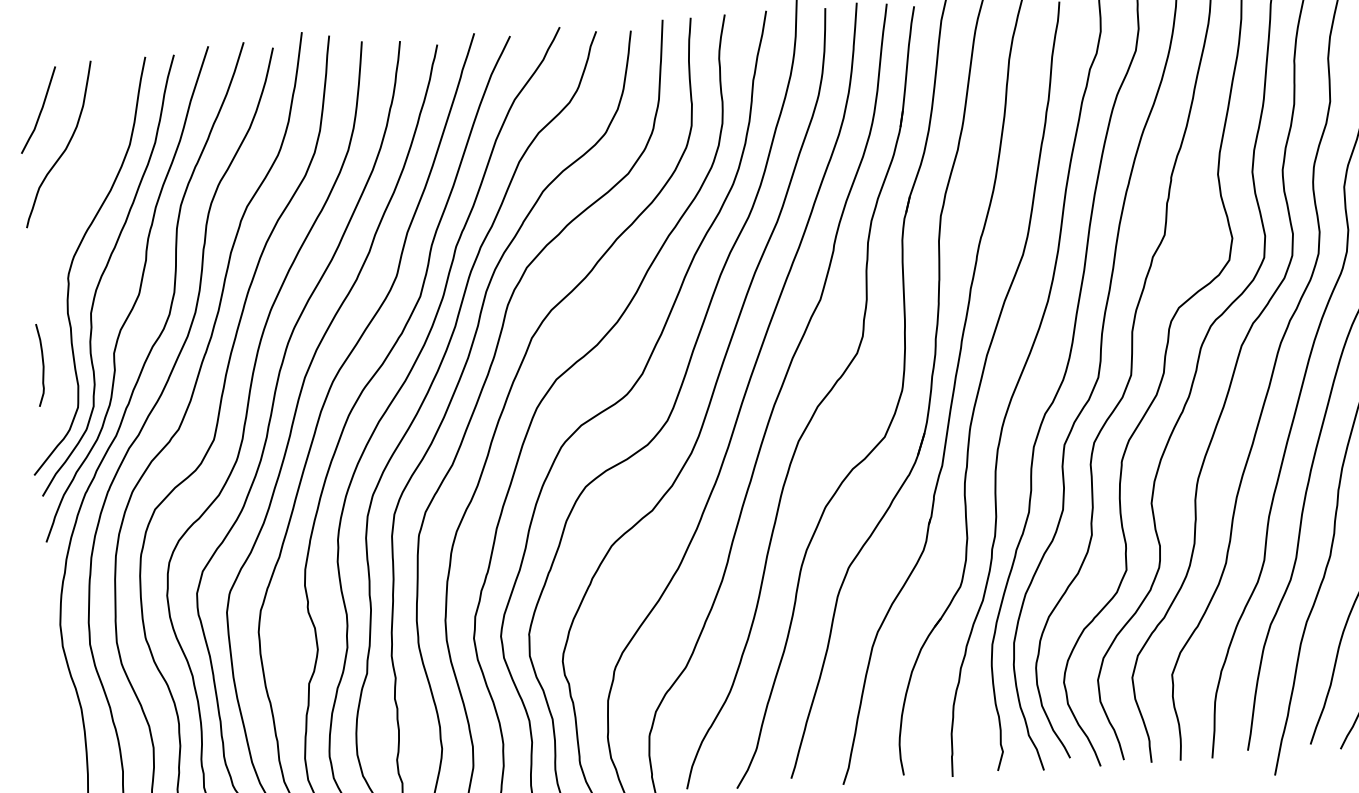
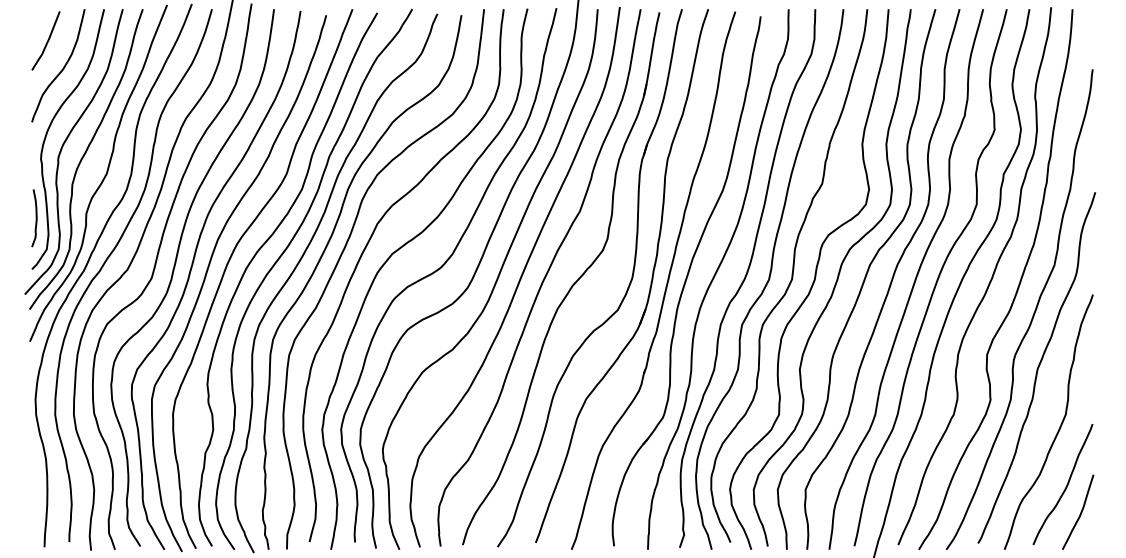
curve: (52, 236) -> (49, 129), added

